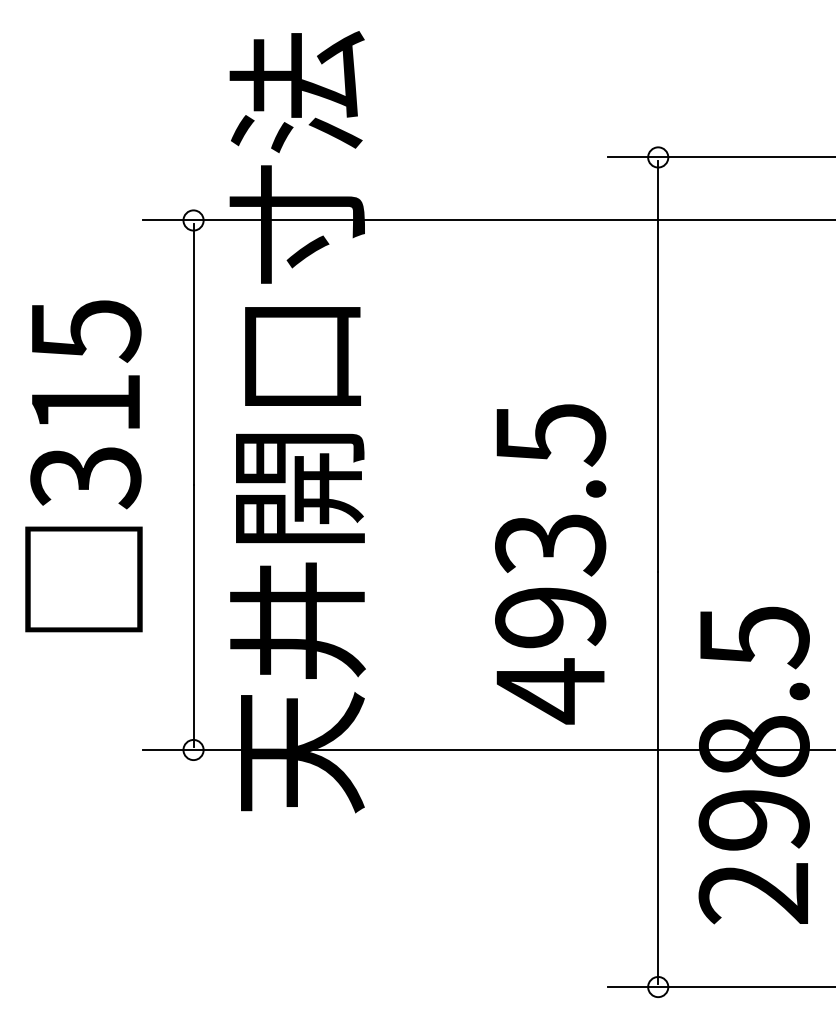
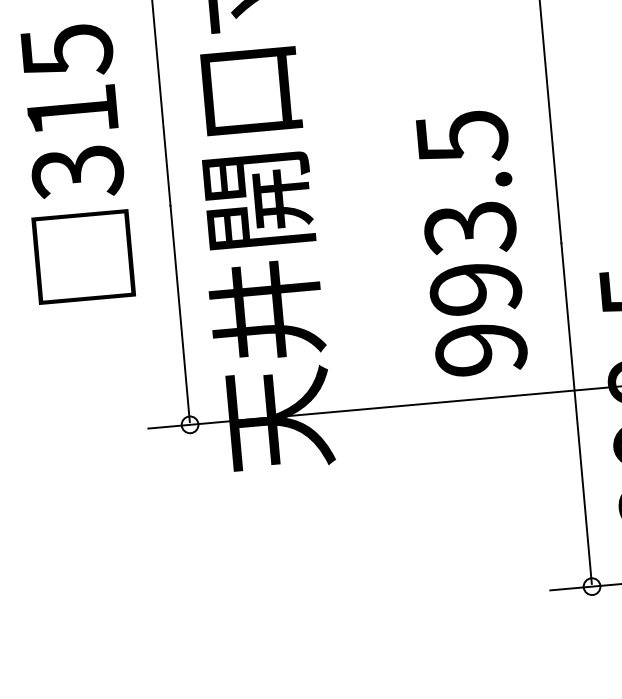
text: (83, 466) -> (74, 163), moved
text: (550, 691) -> (481, 350), 493.5 -> 993.5

